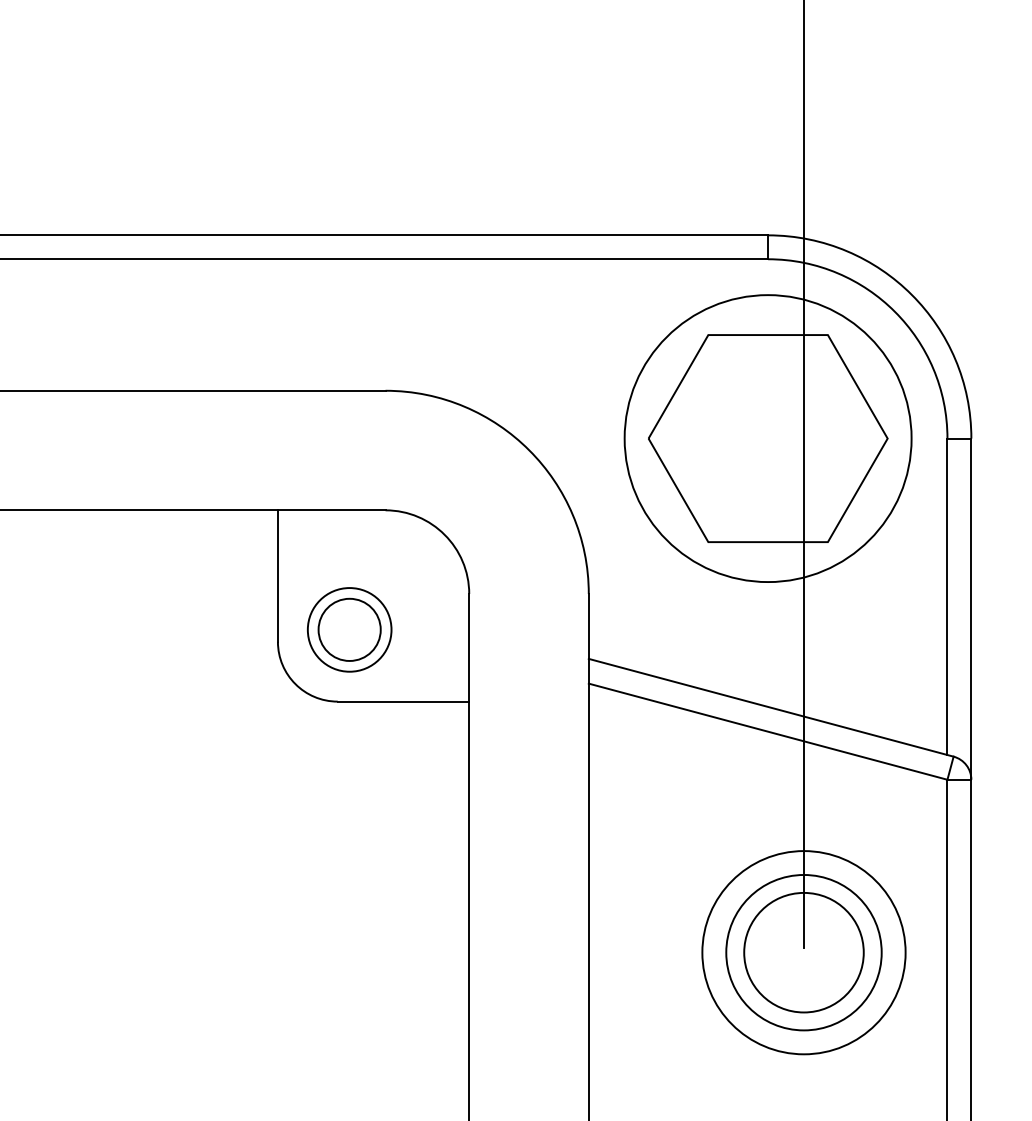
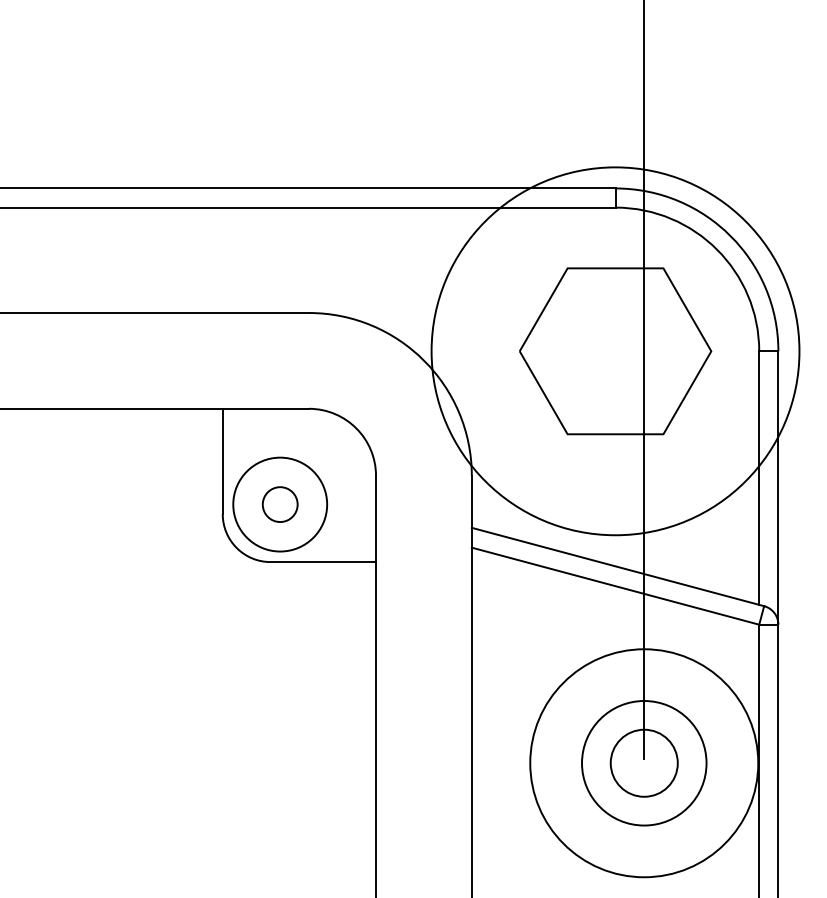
circle: (767, 438) -> (615, 351), size x1.6
circle: (349, 629) -> (280, 504), size x0.7
circle: (349, 629) -> (280, 504), size x1.4
circle: (803, 952) -> (643, 763), size x0.7
circle: (803, 952) -> (643, 763), size x1.4

